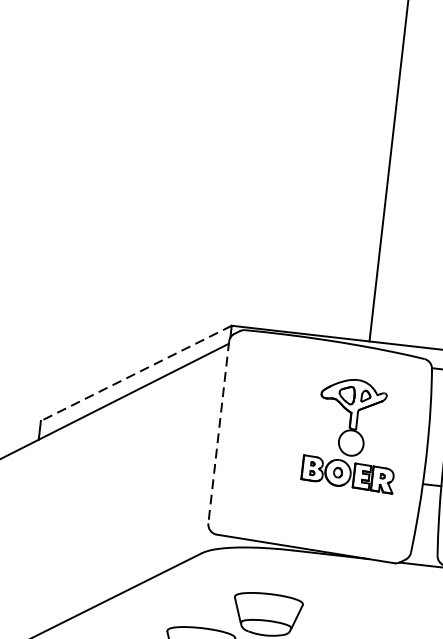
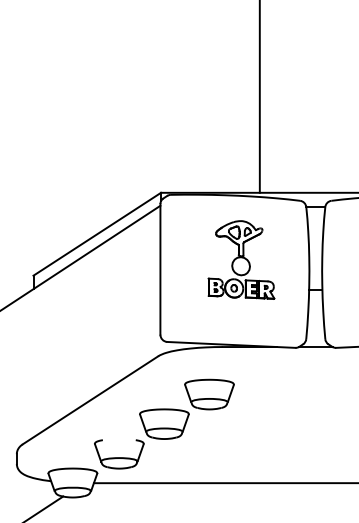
line: (135, 373) -> (96, 234), dashed -> solid
line: (218, 432) -> (160, 269), dashed -> solid
part: (352, 433) -> (241, 259), moved

